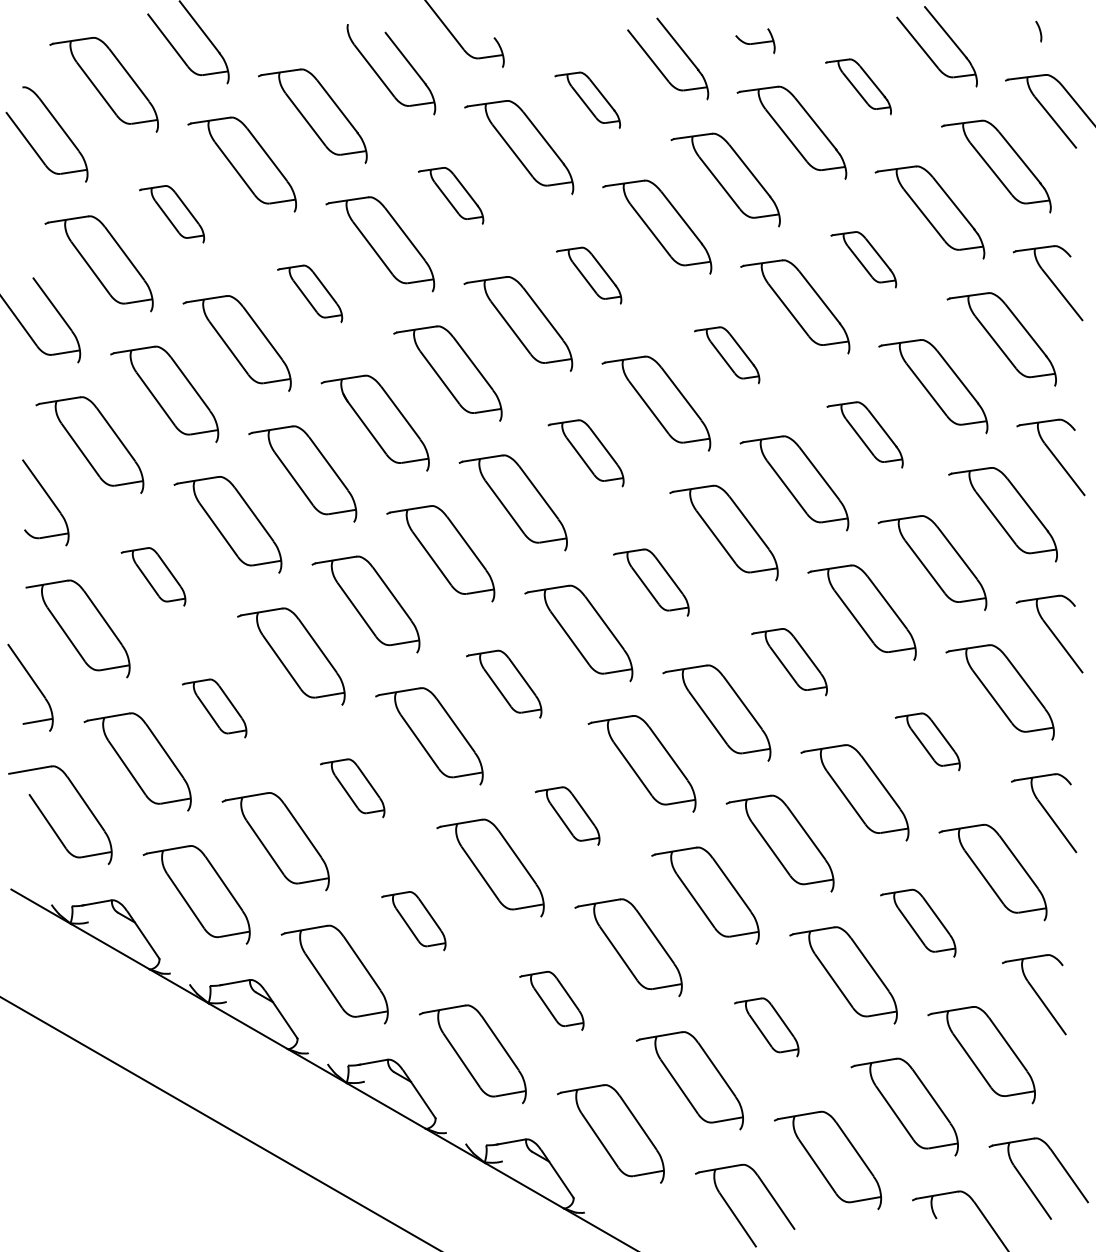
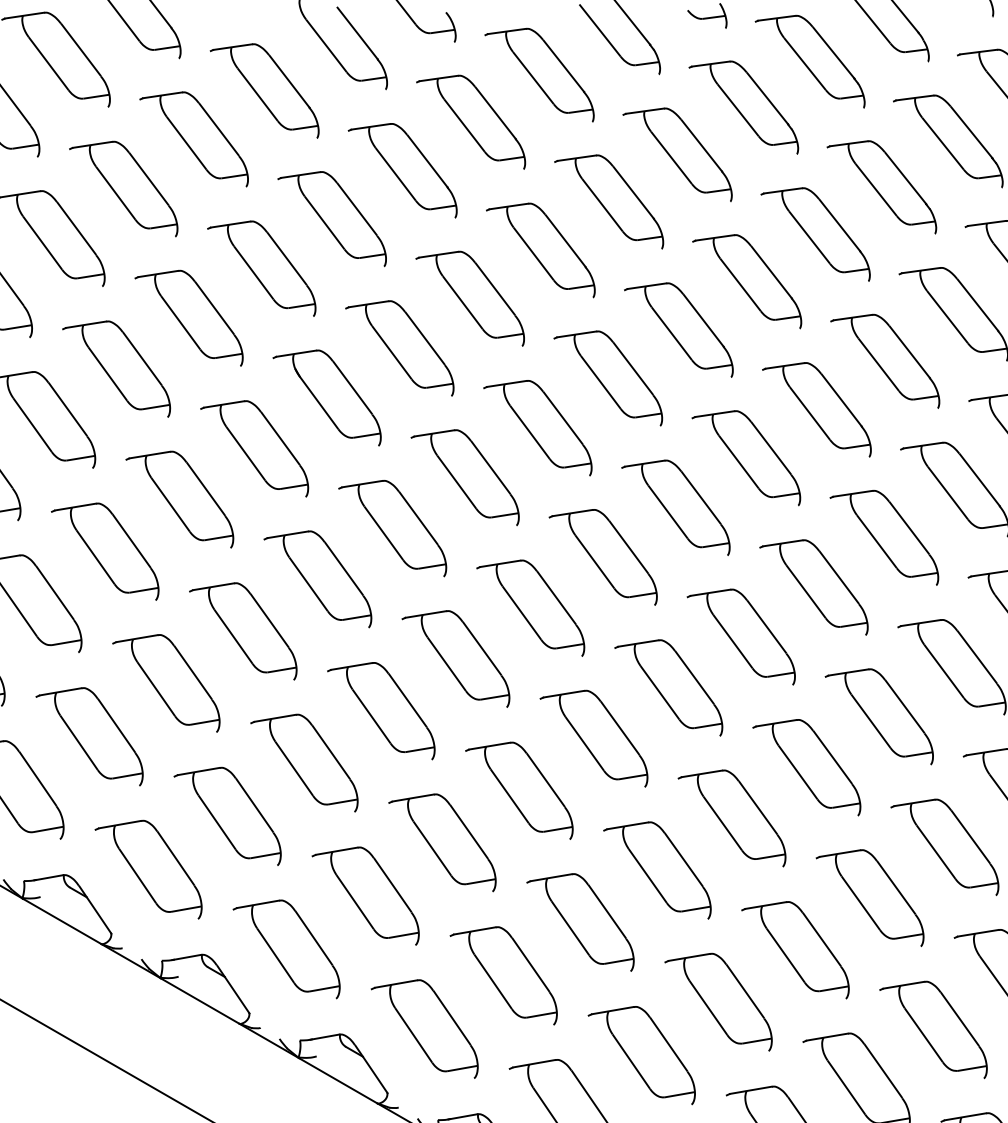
part: (858, 86) -> (810, 61), size x1.67
part: (587, 100) -> (539, 75), size x1.67
part: (450, 195) -> (402, 170), size x1.67
part: (171, 214) -> (123, 189), size x1.67
part: (863, 259) -> (815, 234), size x1.67
part: (588, 275) -> (540, 250), size x1.67
part: (309, 293) -> (261, 268), size x1.67
part: (726, 355) -> (678, 330), size x1.67
part: (864, 434) -> (816, 409), size x1.43
part: (585, 453) -> (537, 428), size x1.43
part: (153, 576) -> (105, 551), size x1.67
part: (650, 582) -> (602, 557), size x1.43
part: (789, 661) -> (741, 636), size x1.43
part: (503, 684) -> (455, 659), size x1.43
part: (214, 708) -> (166, 683), size x1.67
part: (927, 741) -> (879, 716), size x1.67
part: (352, 788) -> (304, 763), size x1.67
part: (567, 816) -> (519, 791), size x1.67
part: (413, 920) -> (365, 895), size x1.67
part: (917, 923) -> (869, 898), size x1.43
part: (551, 1000) -> (503, 975), size x1.67
part: (766, 1027) -> (718, 1002), size x1.67

